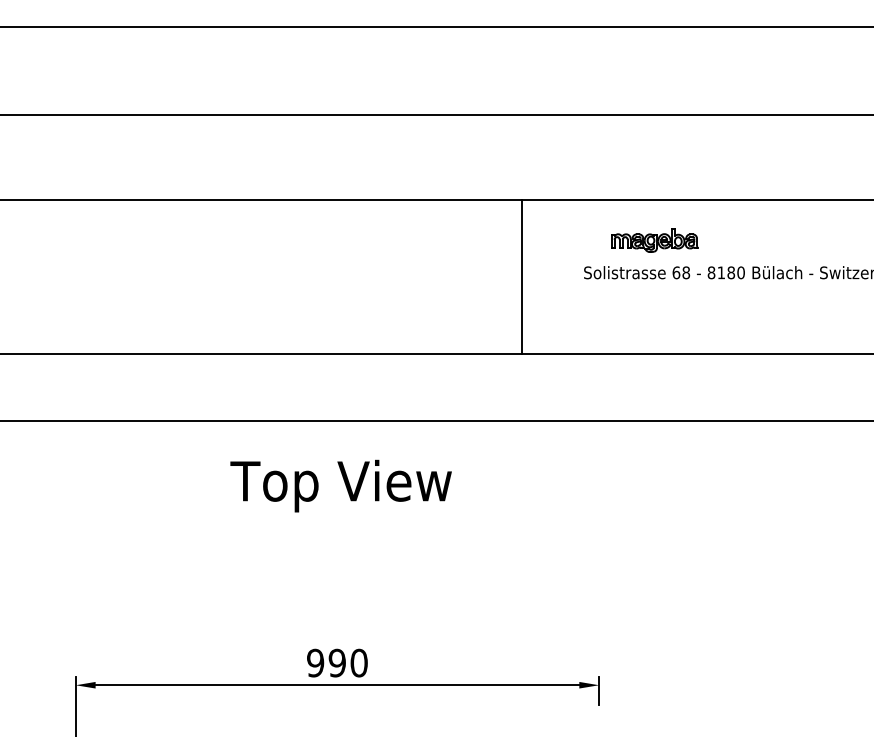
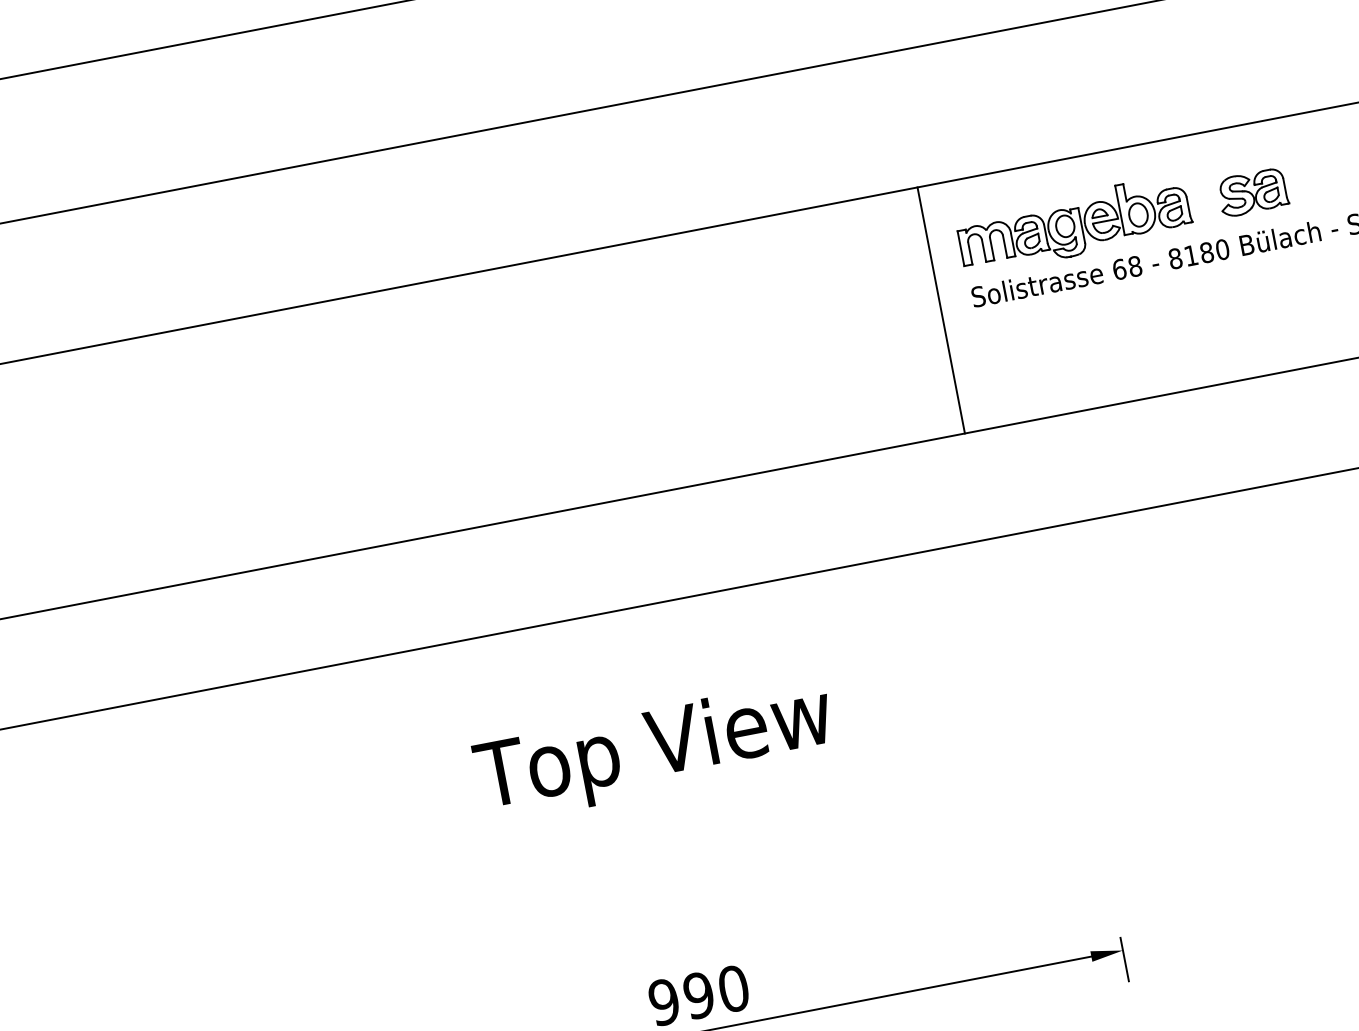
part: (654, 240) -> (1074, 224), size x1.67
part: (765, 241) -> (1251, 192), added
line: (521, 276) -> (940, 309), moved
text: (340, 485) -> (653, 750), moved

